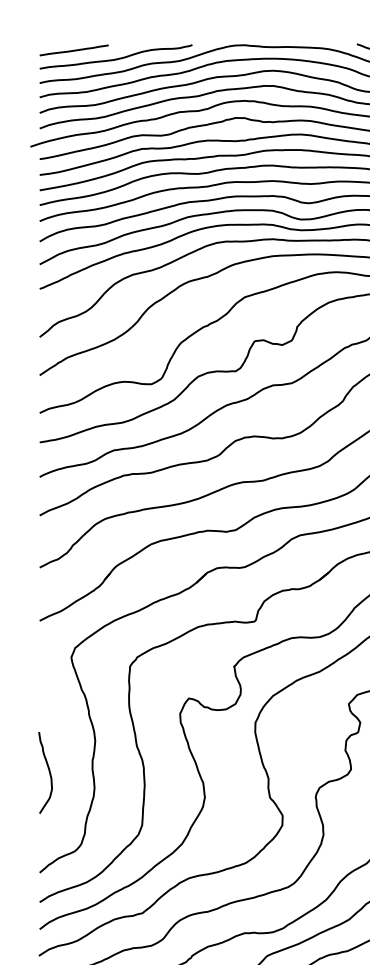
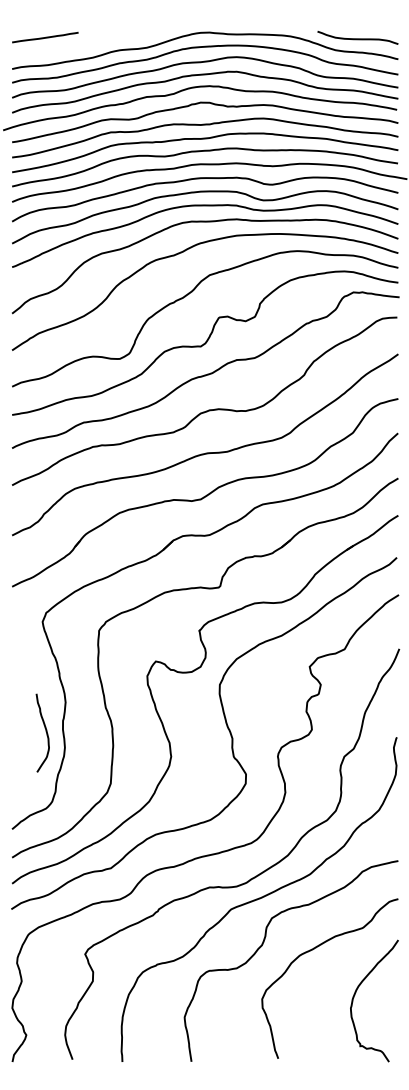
curve: (115, 58) -> (85, 45), removed
curve: (48, 771) -> (45, 731), moved

